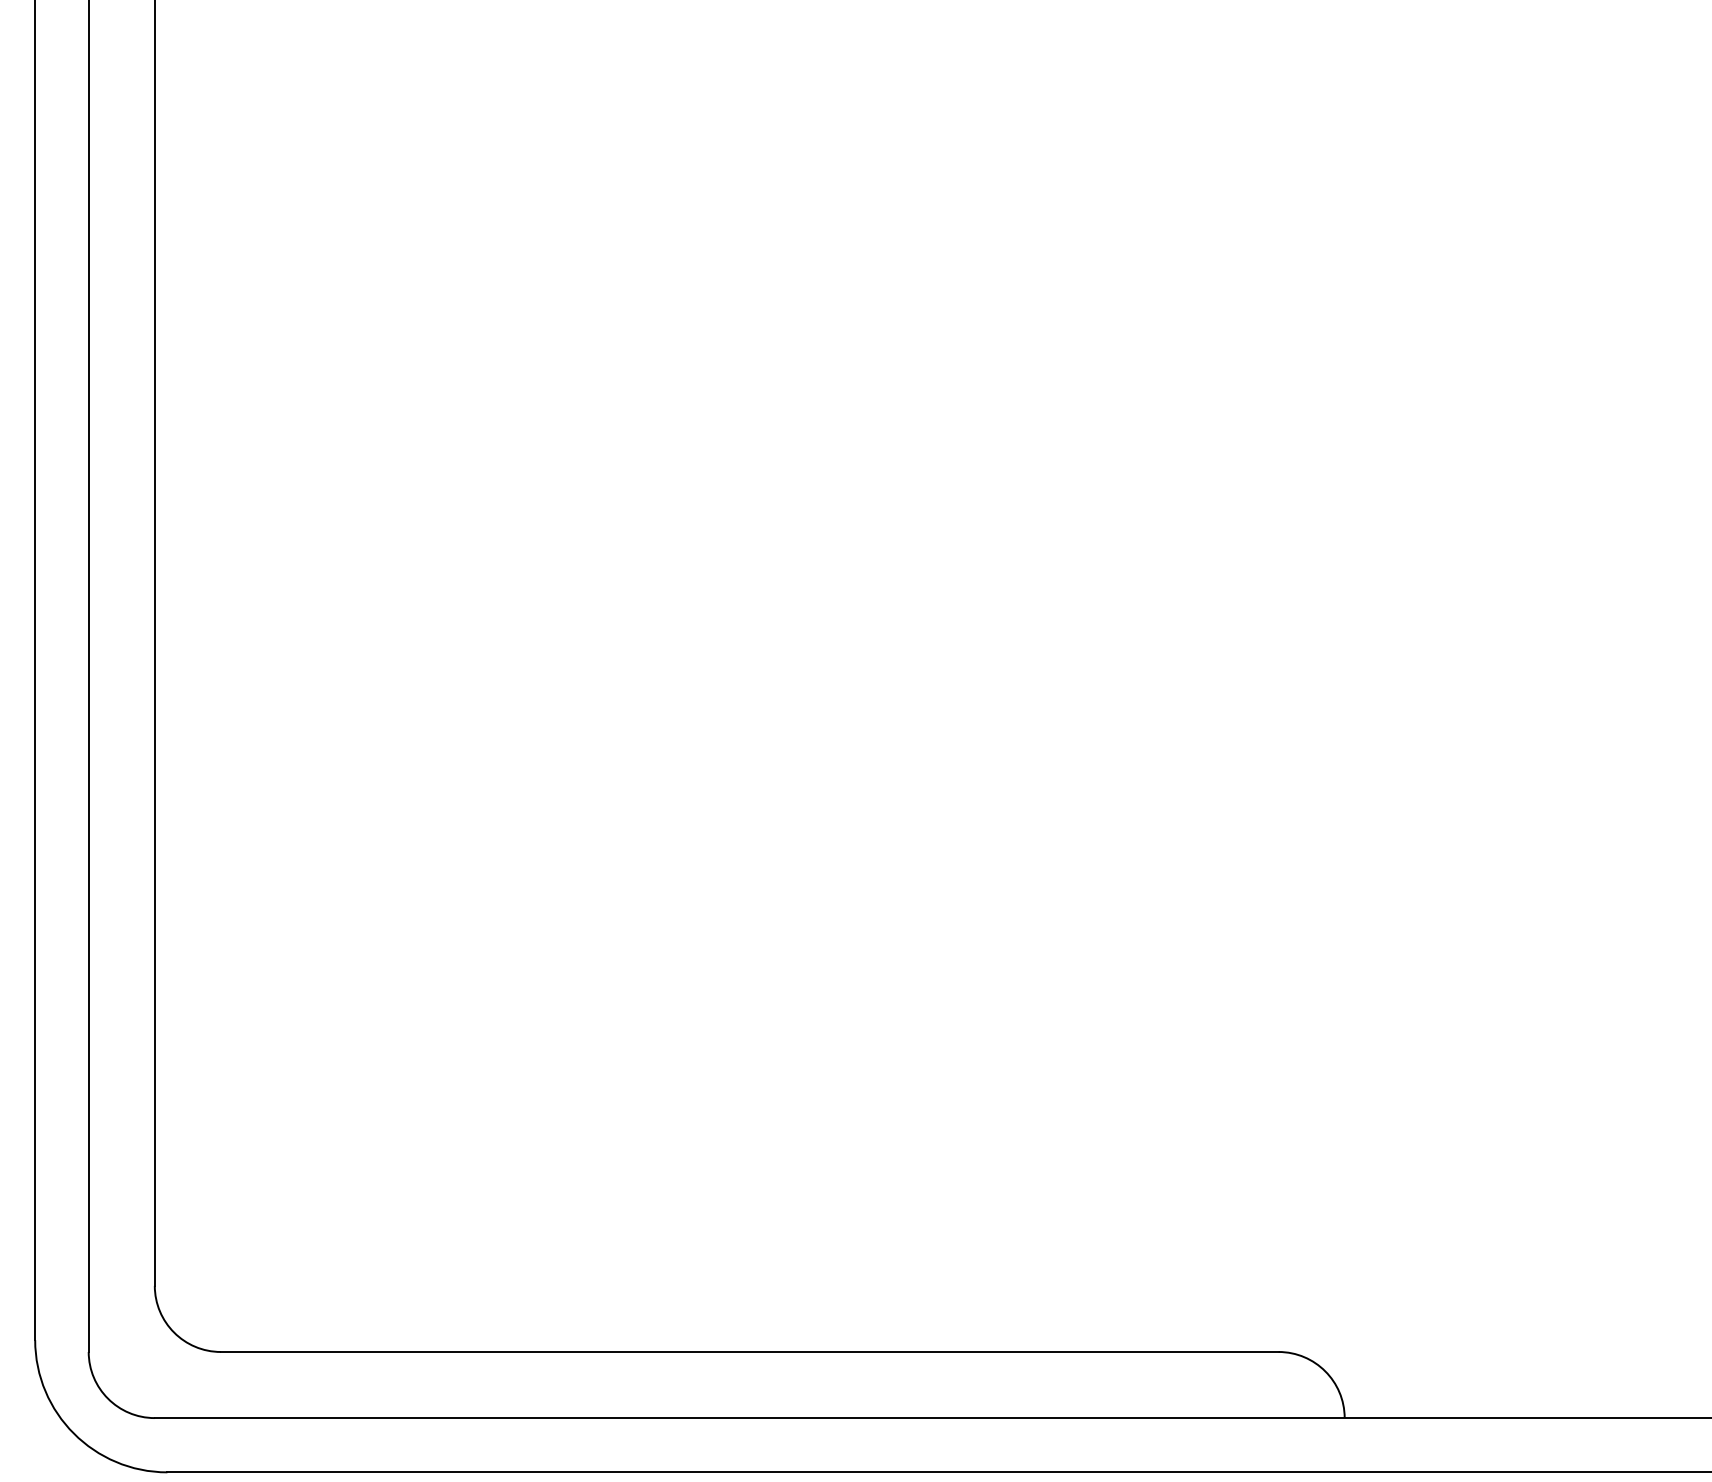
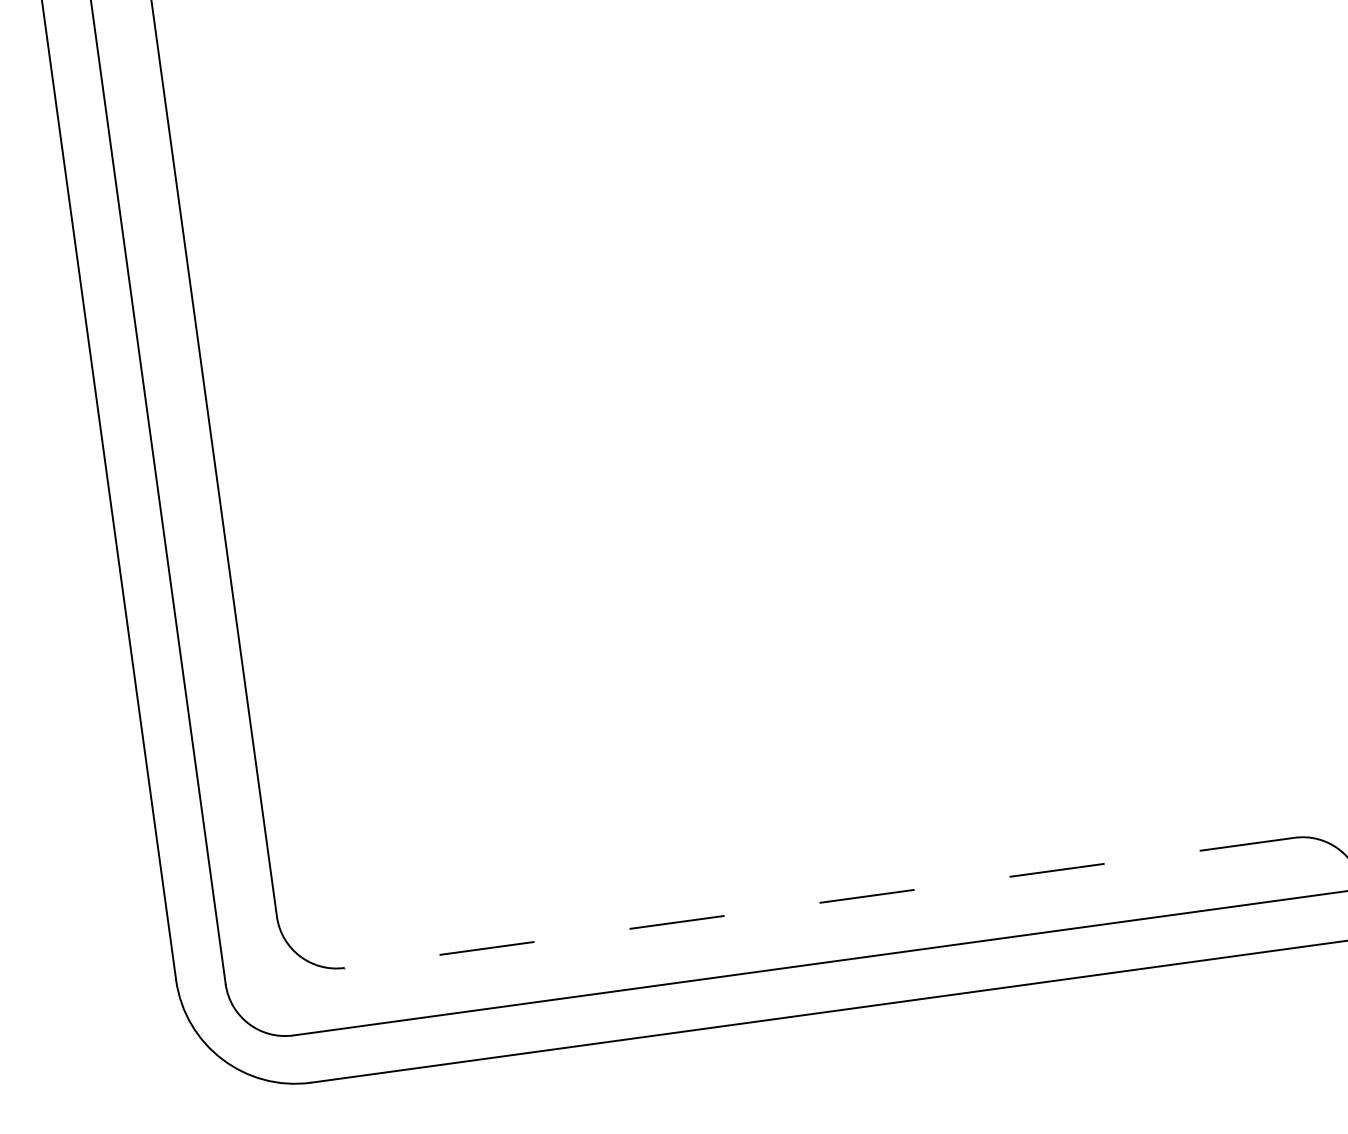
line: (749, 1351) -> (819, 902), solid -> dashed

